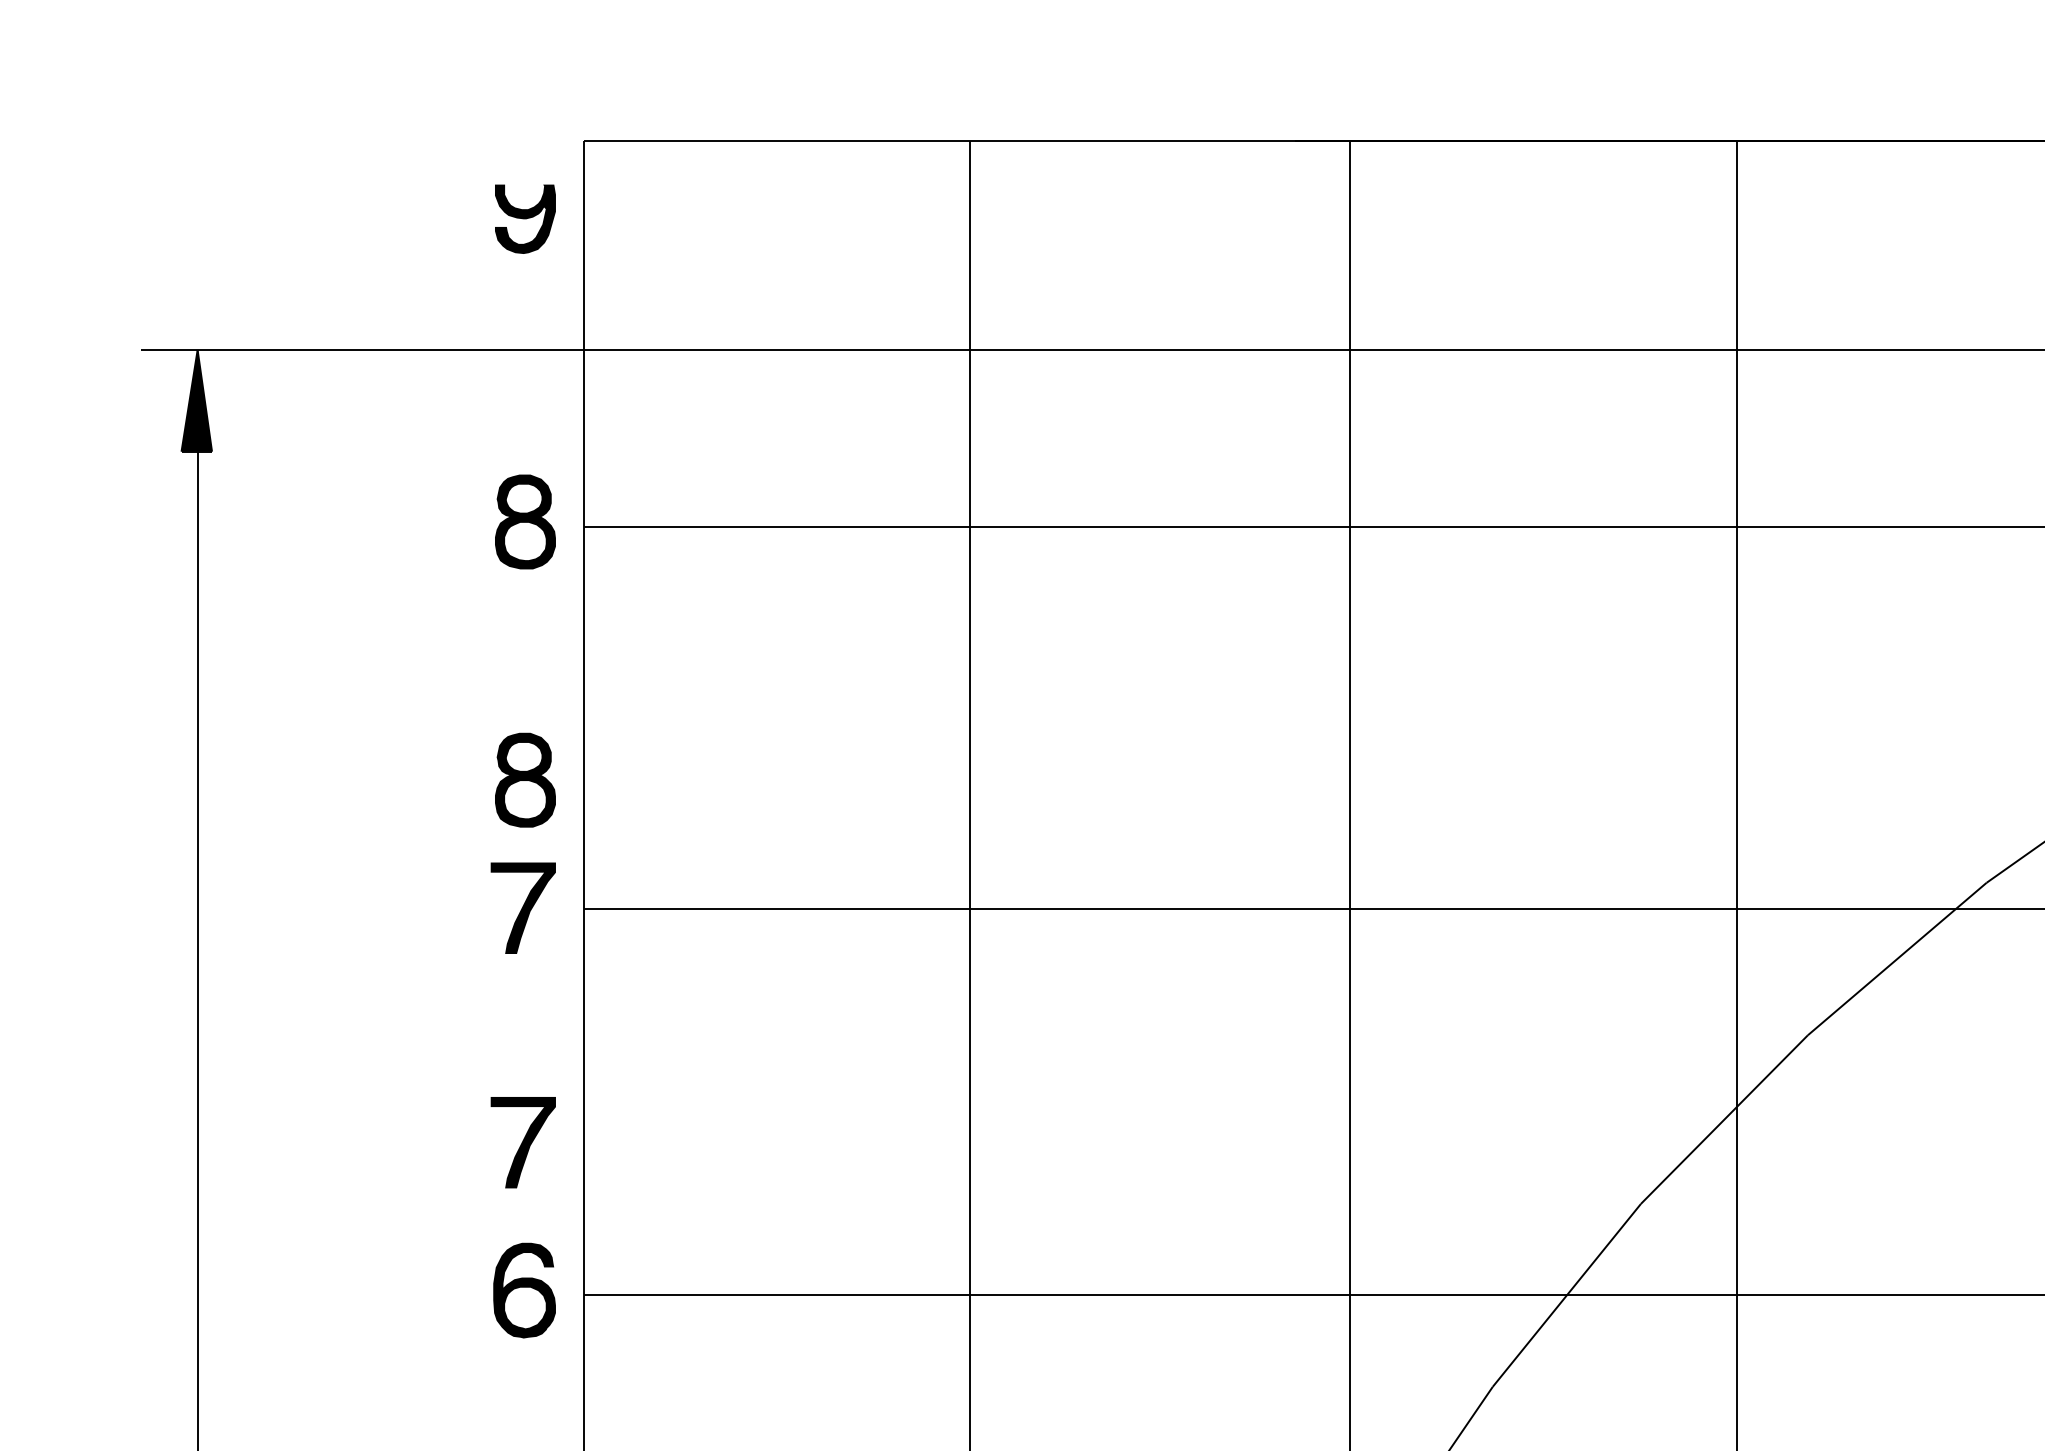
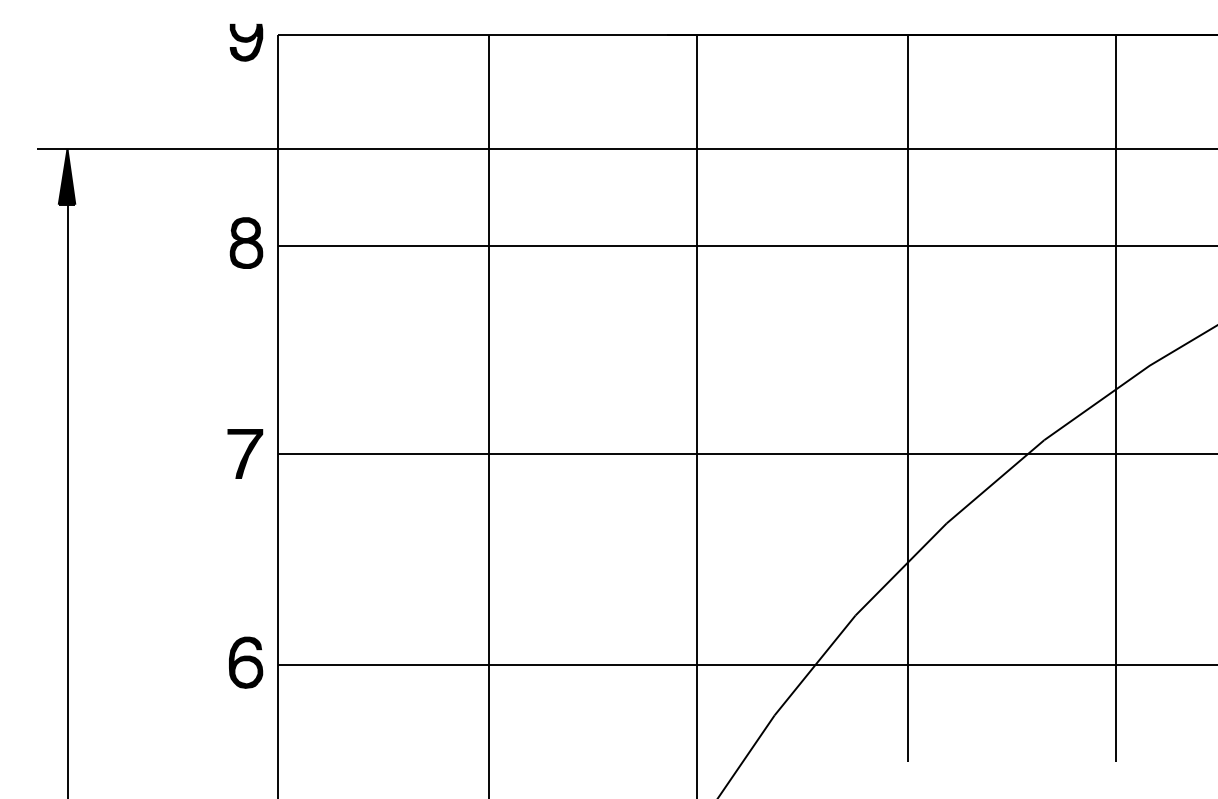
part: (525, 218) -> (246, 42), moved
part: (525, 779) -> (246, 383), removed
part: (523, 1141) -> (245, 581), removed

